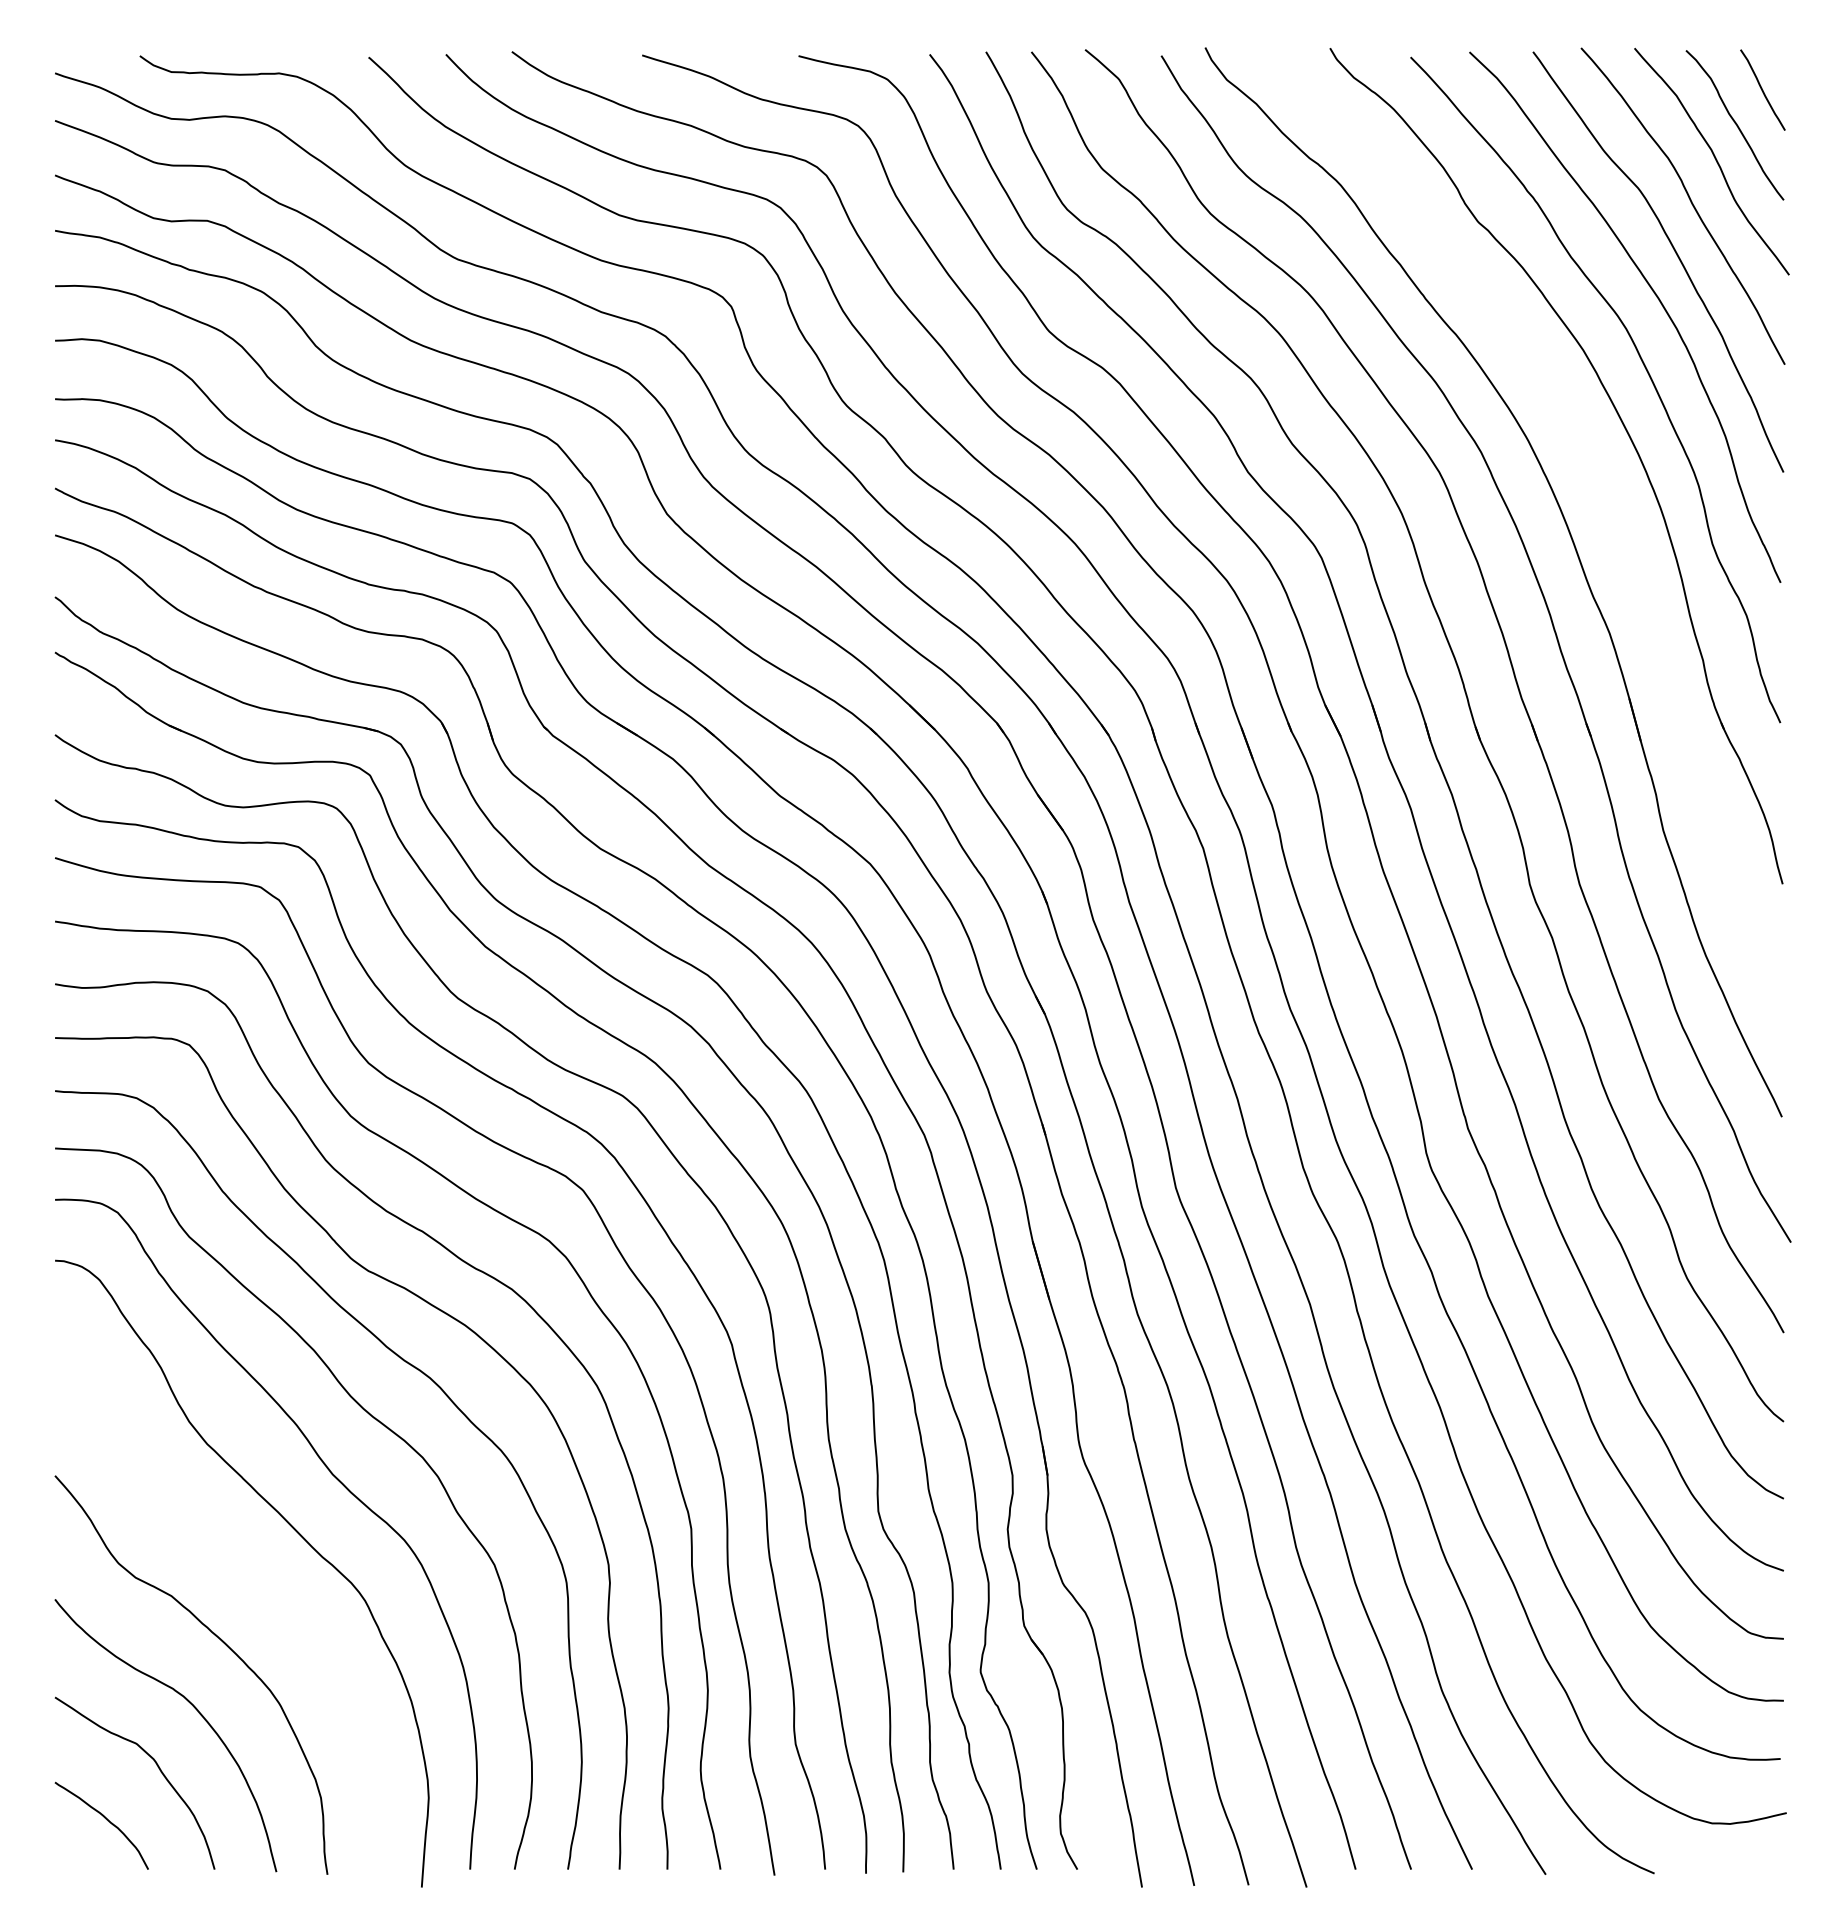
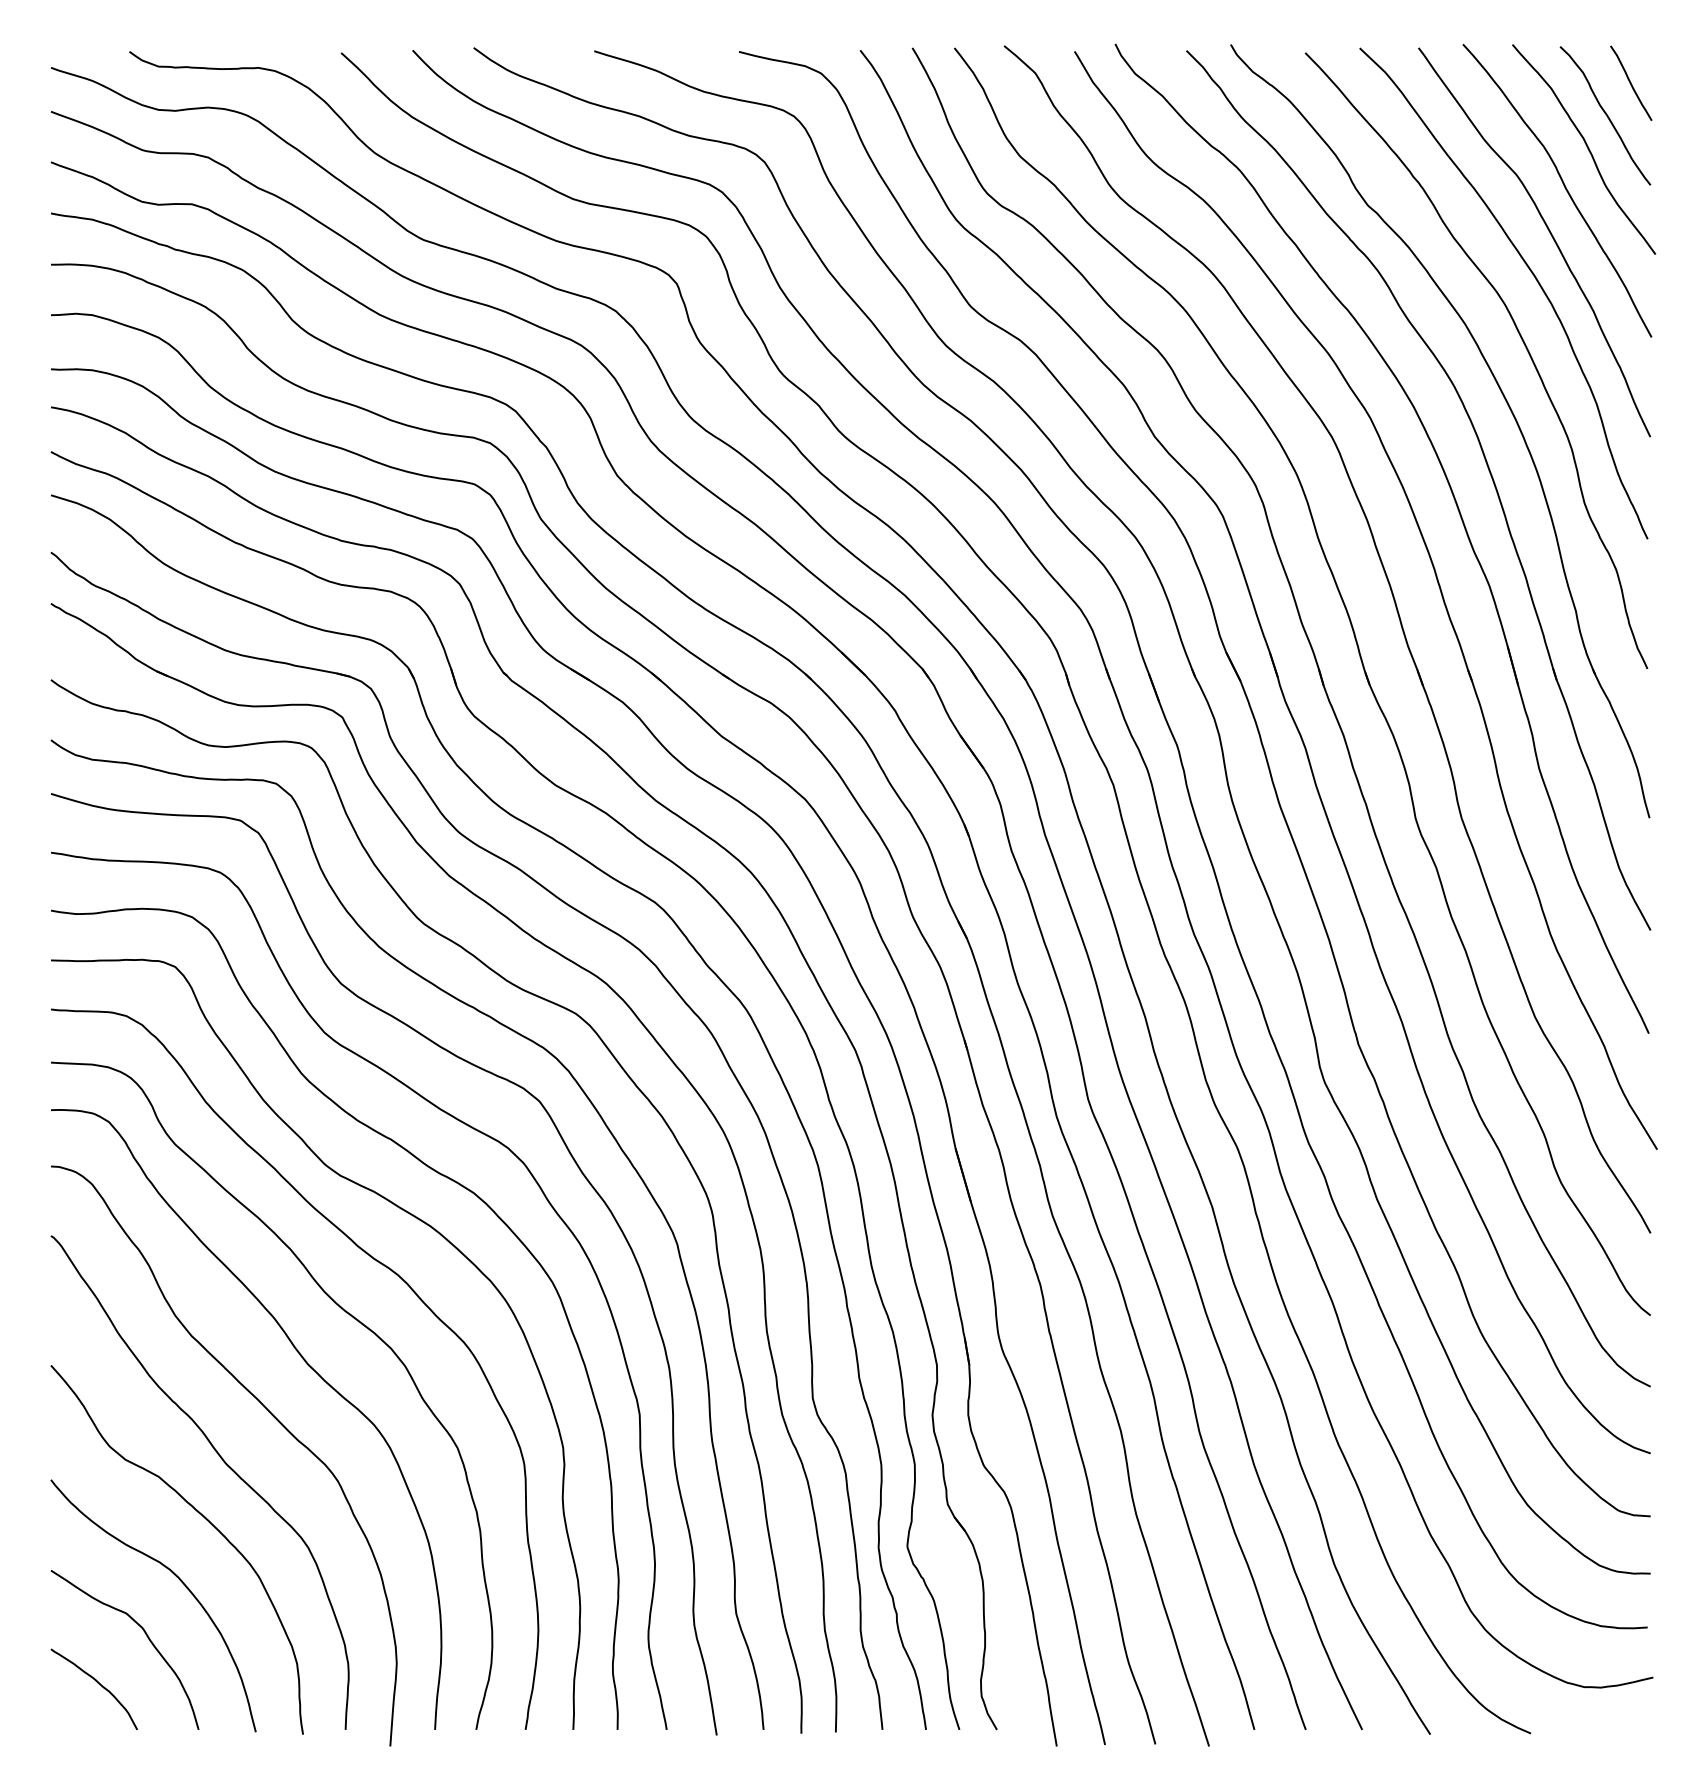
part: (1605, 500) -> (1485, 463), added
curve: (241, 1580) -> (223, 1462), added

